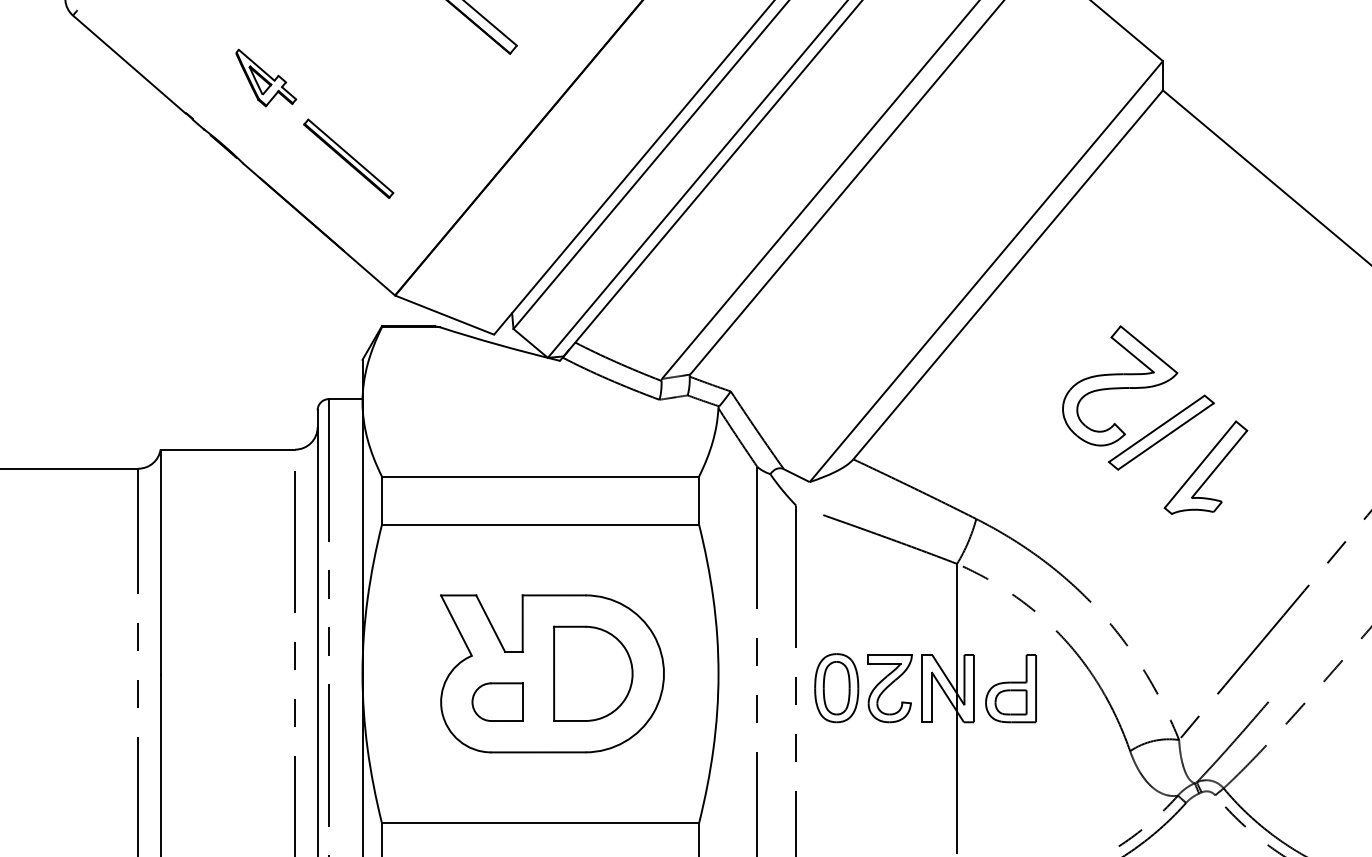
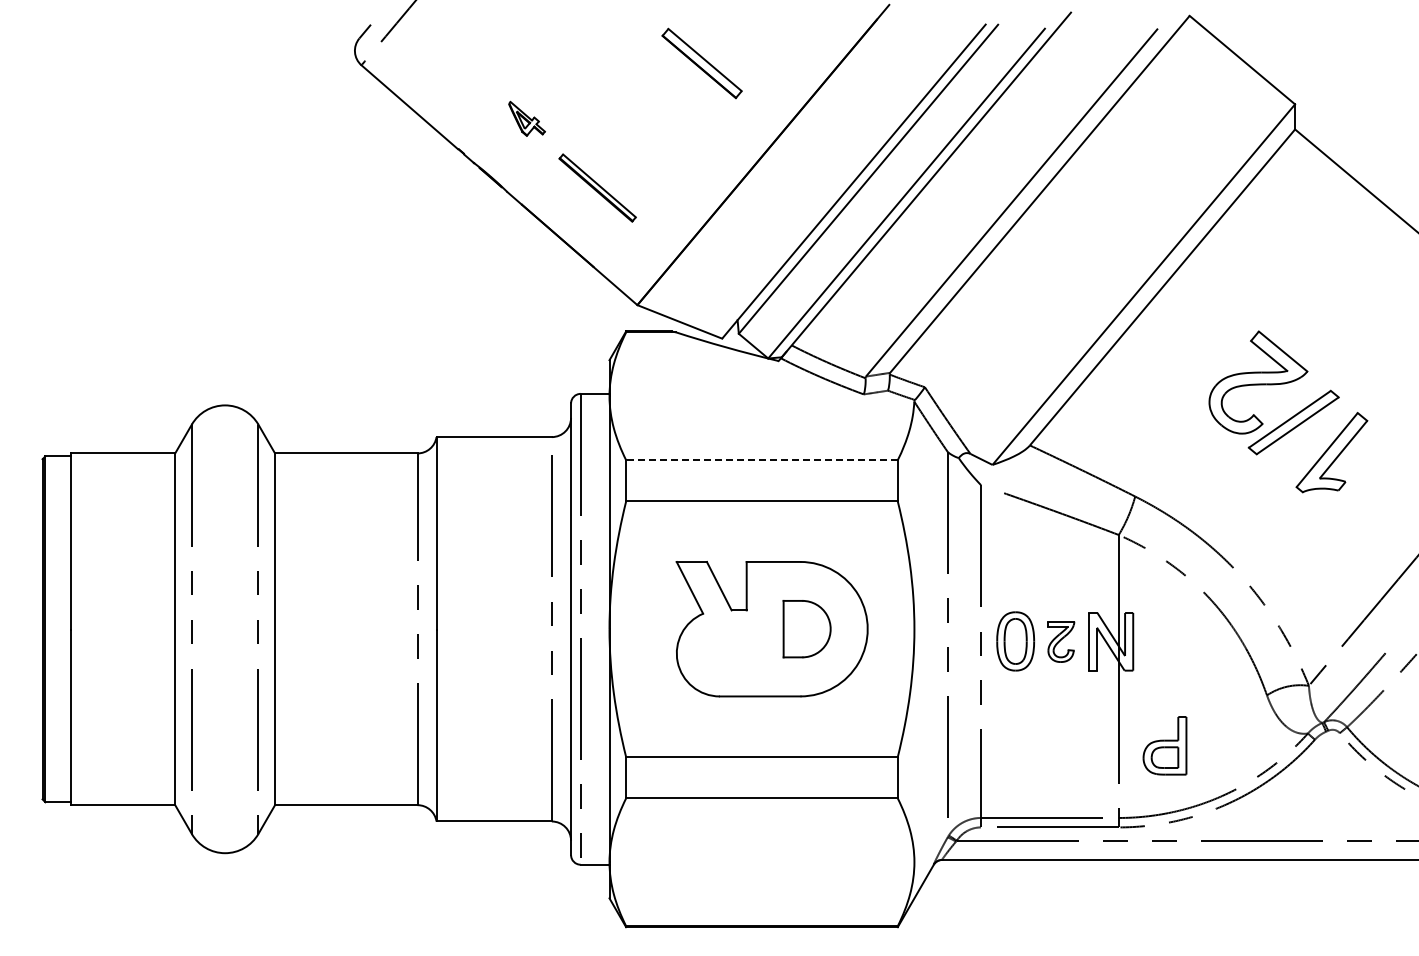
part: (265, 77) -> (526, 118), size x0.7
line: (539, 476) -> (761, 460), solid -> dashed
part: (592, 673) -> (806, 628), size x0.7
part: (889, 688) -> (1060, 641), size x0.7
part: (1010, 688) -> (1164, 745), moved
part: (496, 702) -> (724, 653), removed

